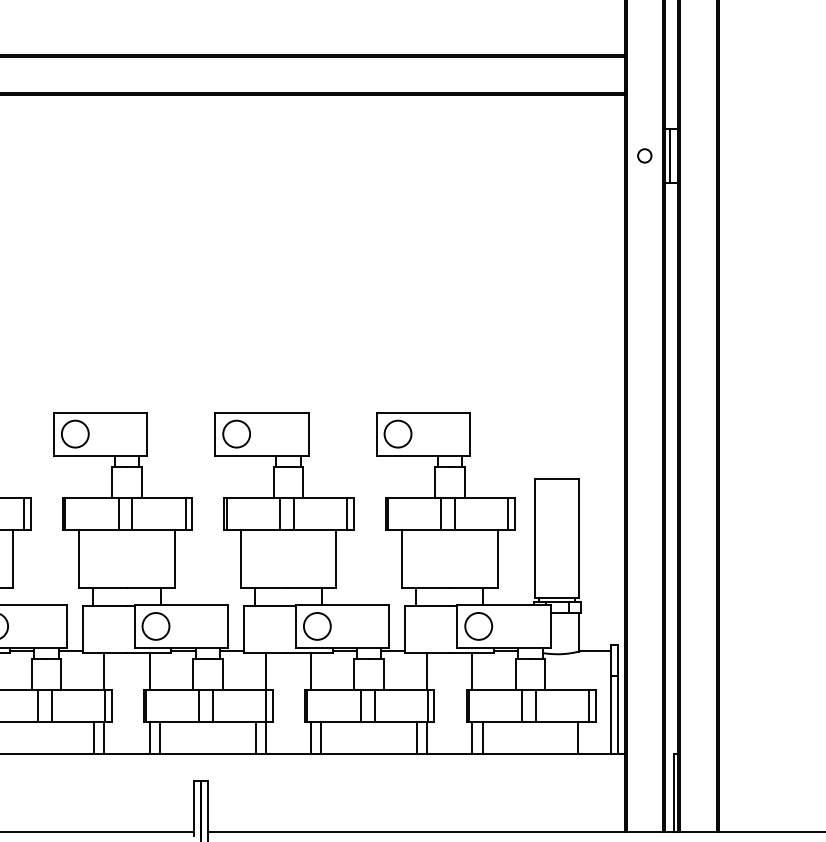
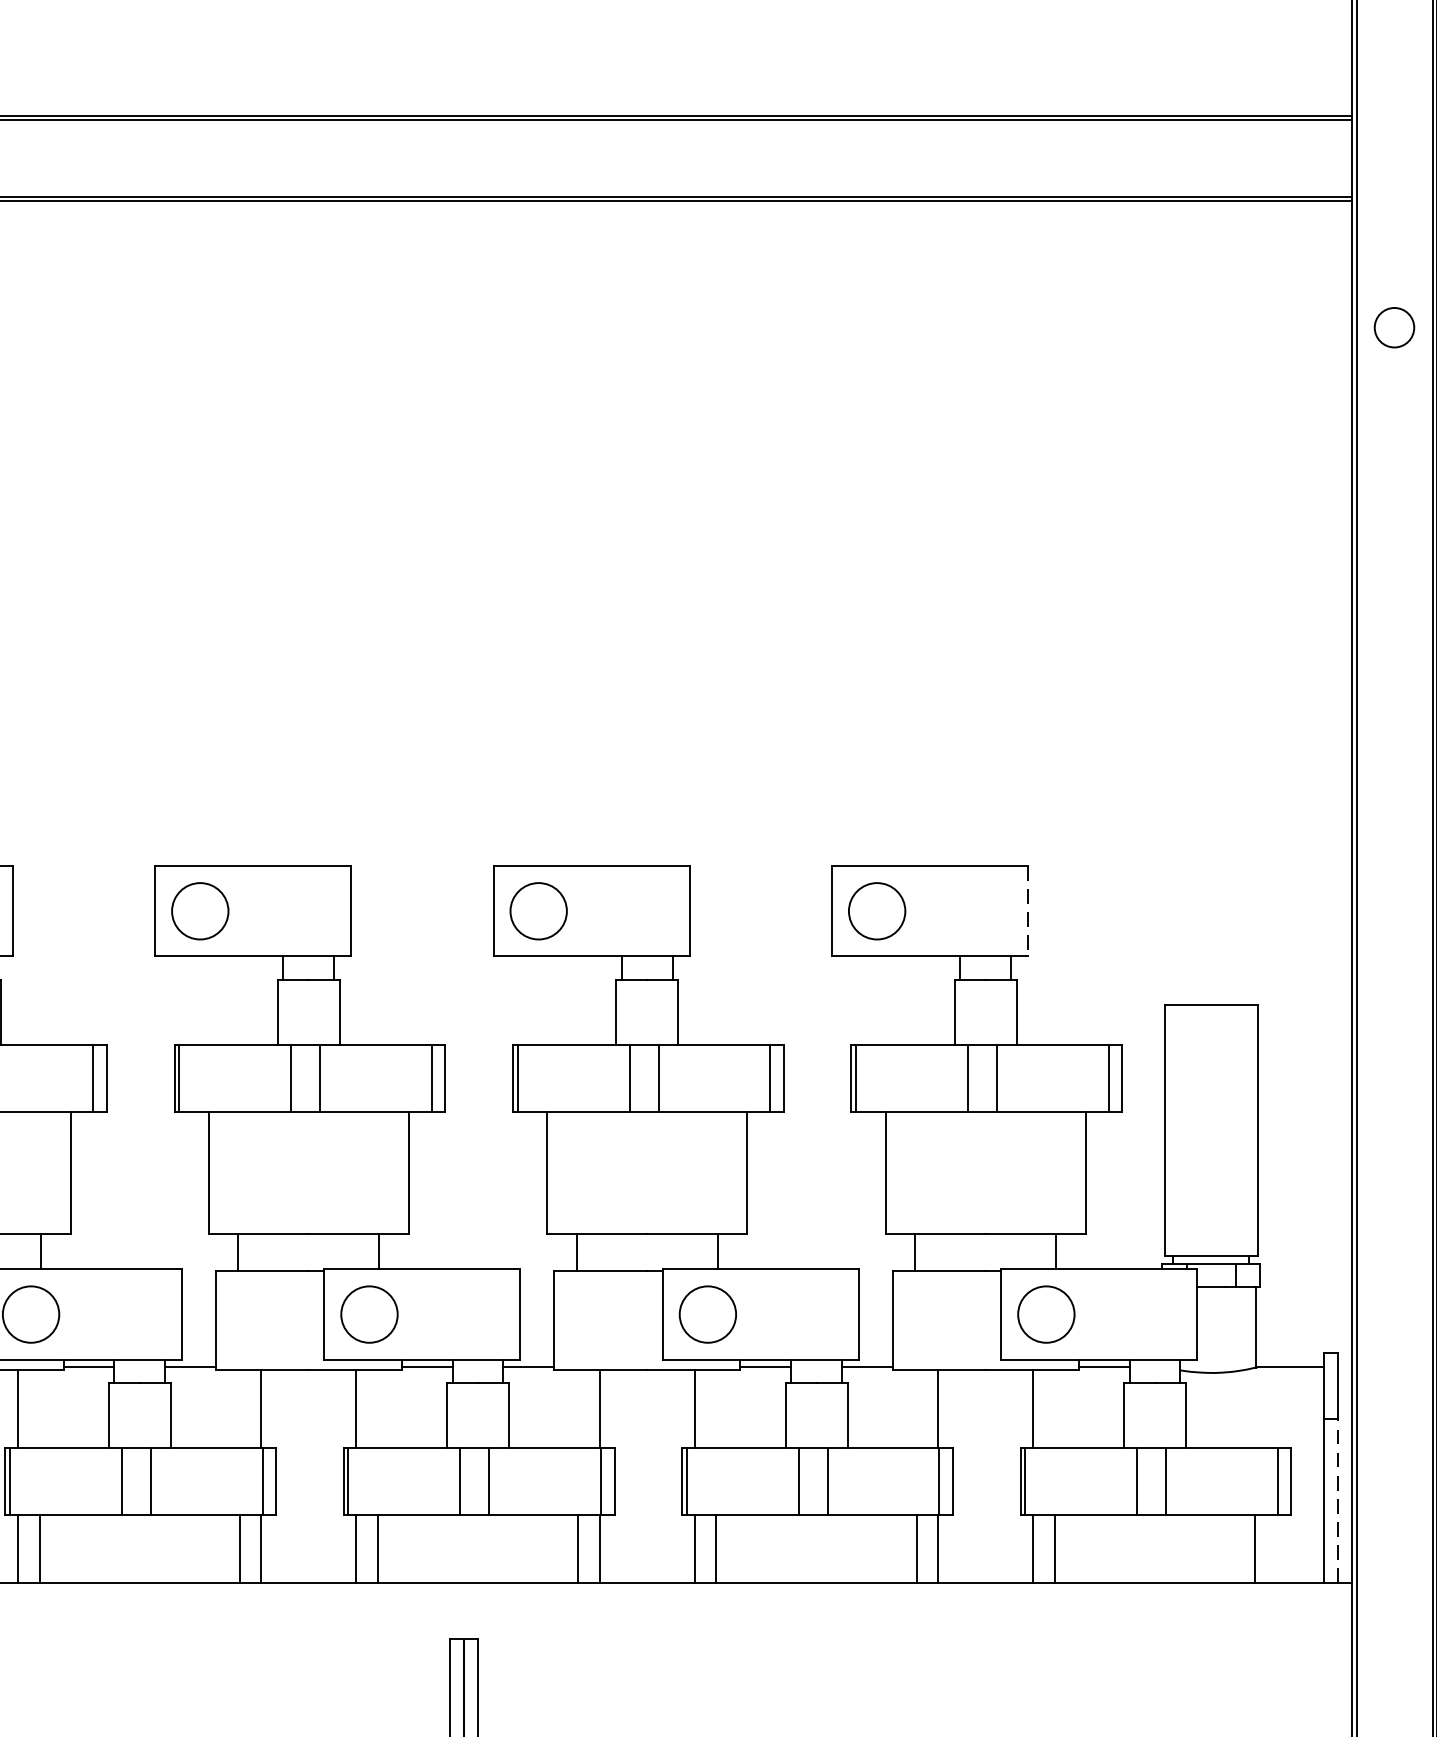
circle: (644, 155) -> (1394, 326), size x1.4
line: (469, 434) -> (1027, 912), solid -> dashed
line: (617, 714) -> (1337, 1499), solid -> dashed

